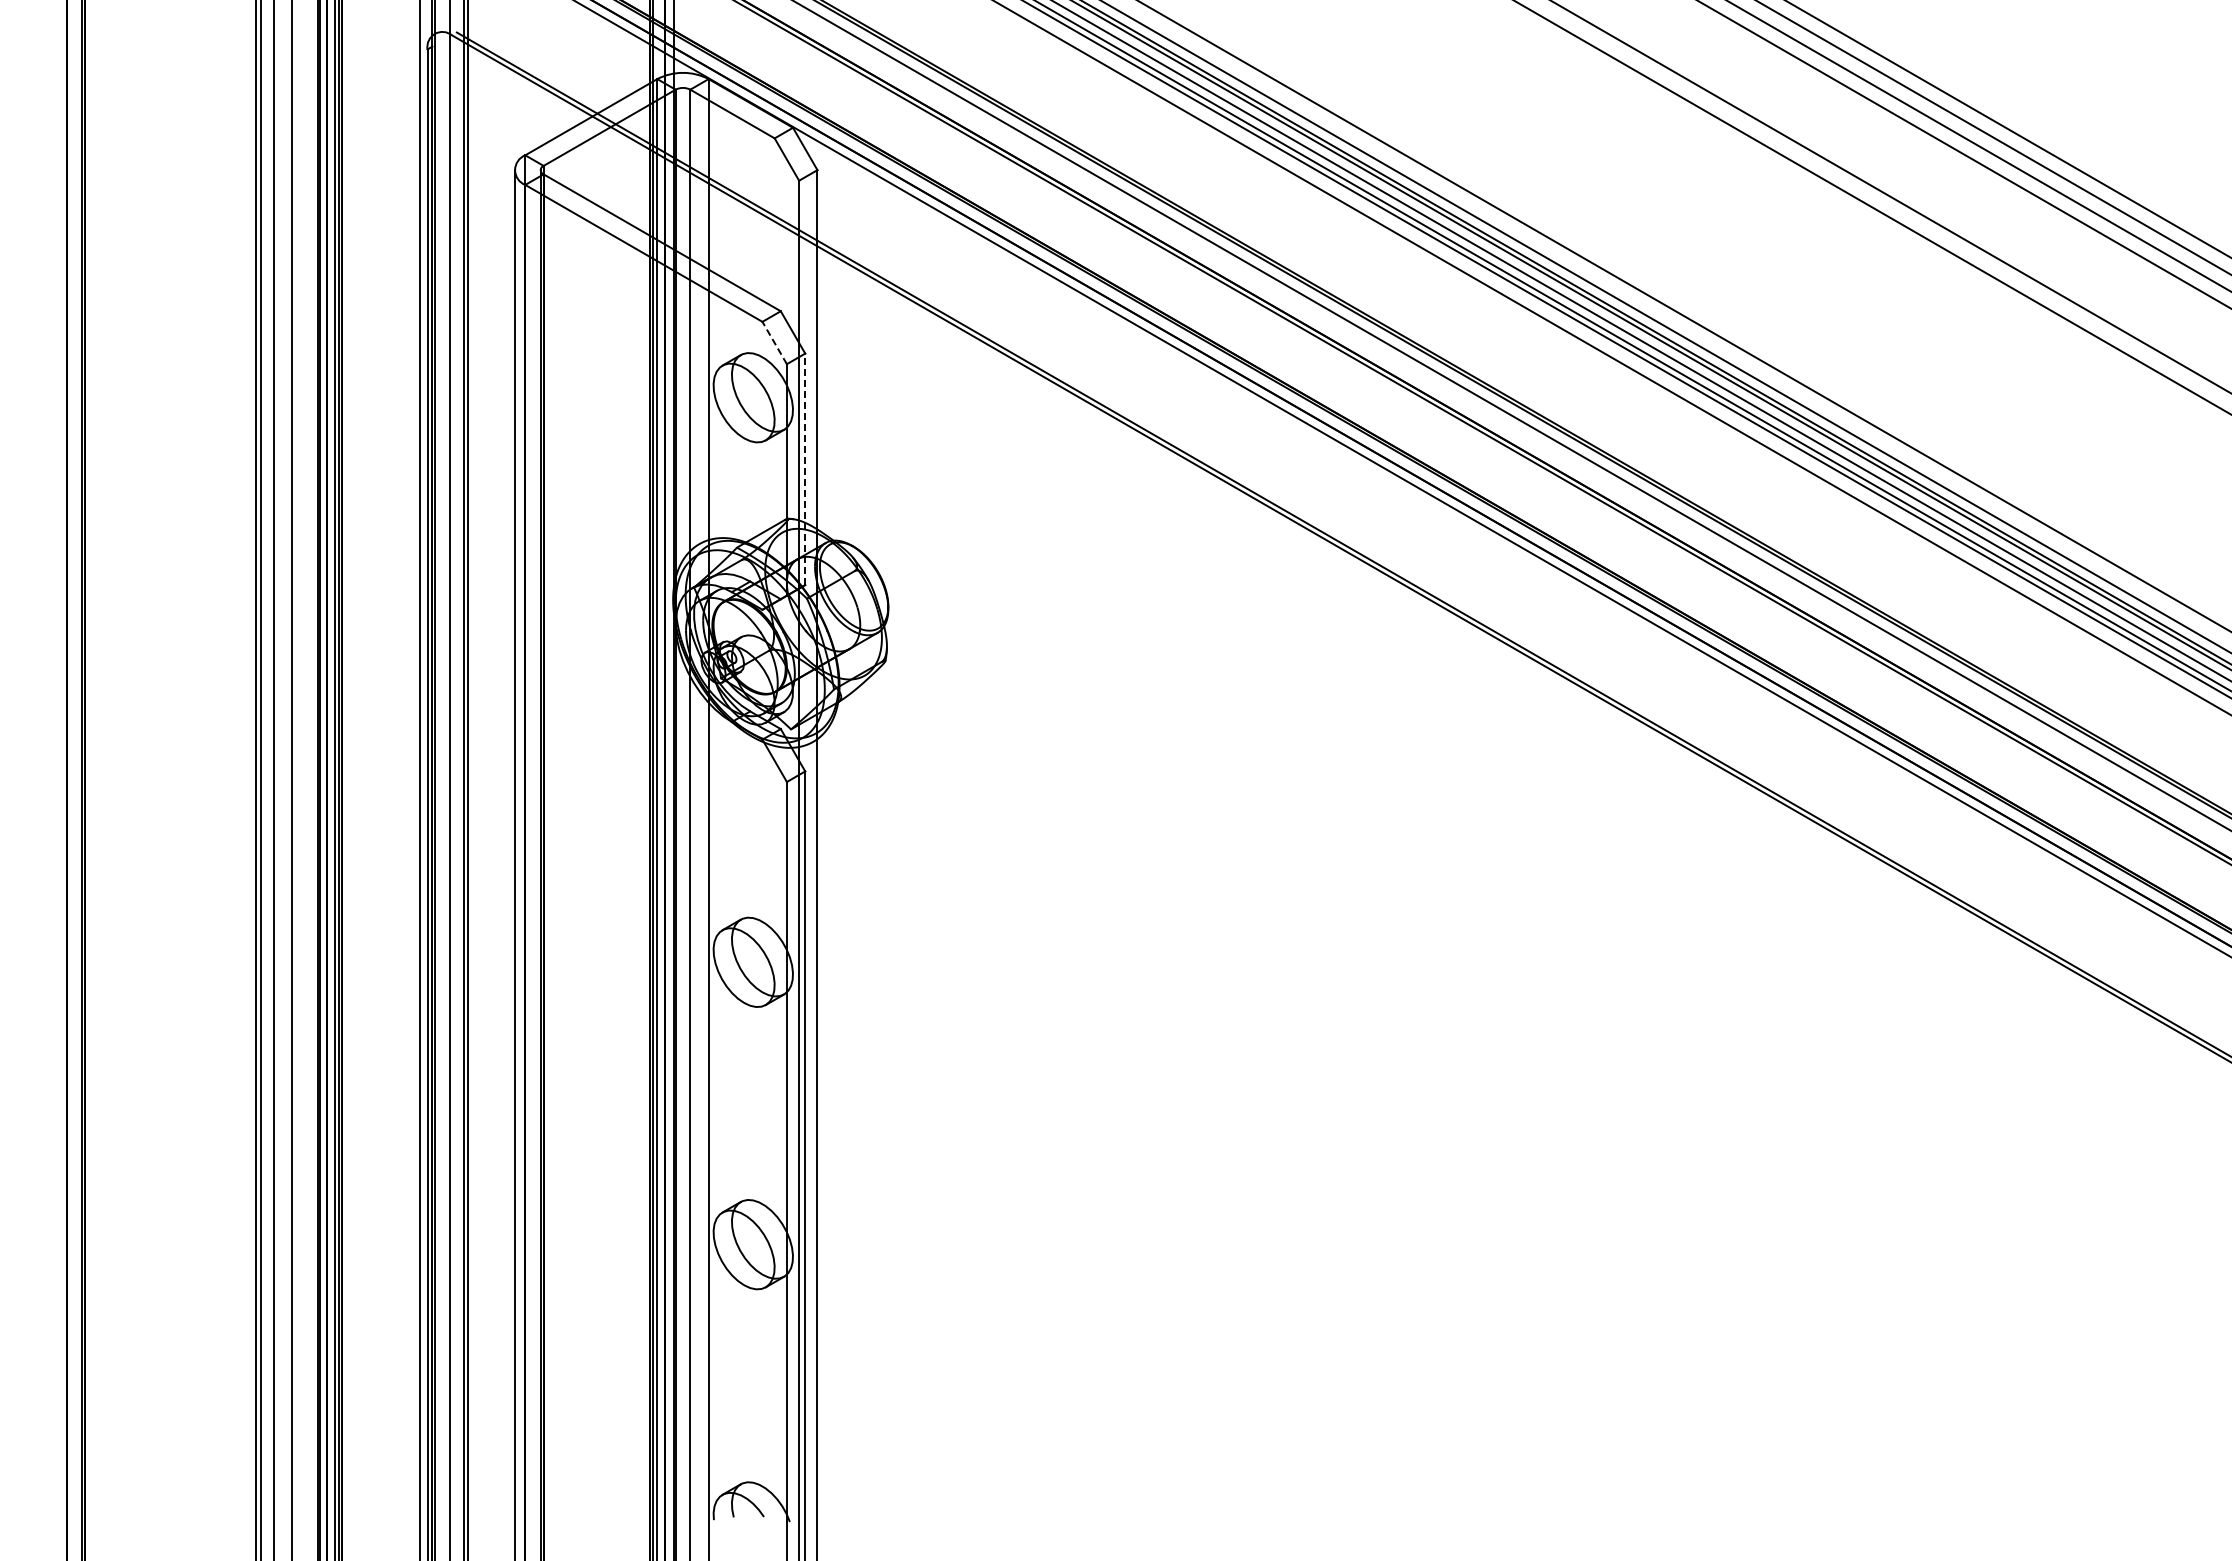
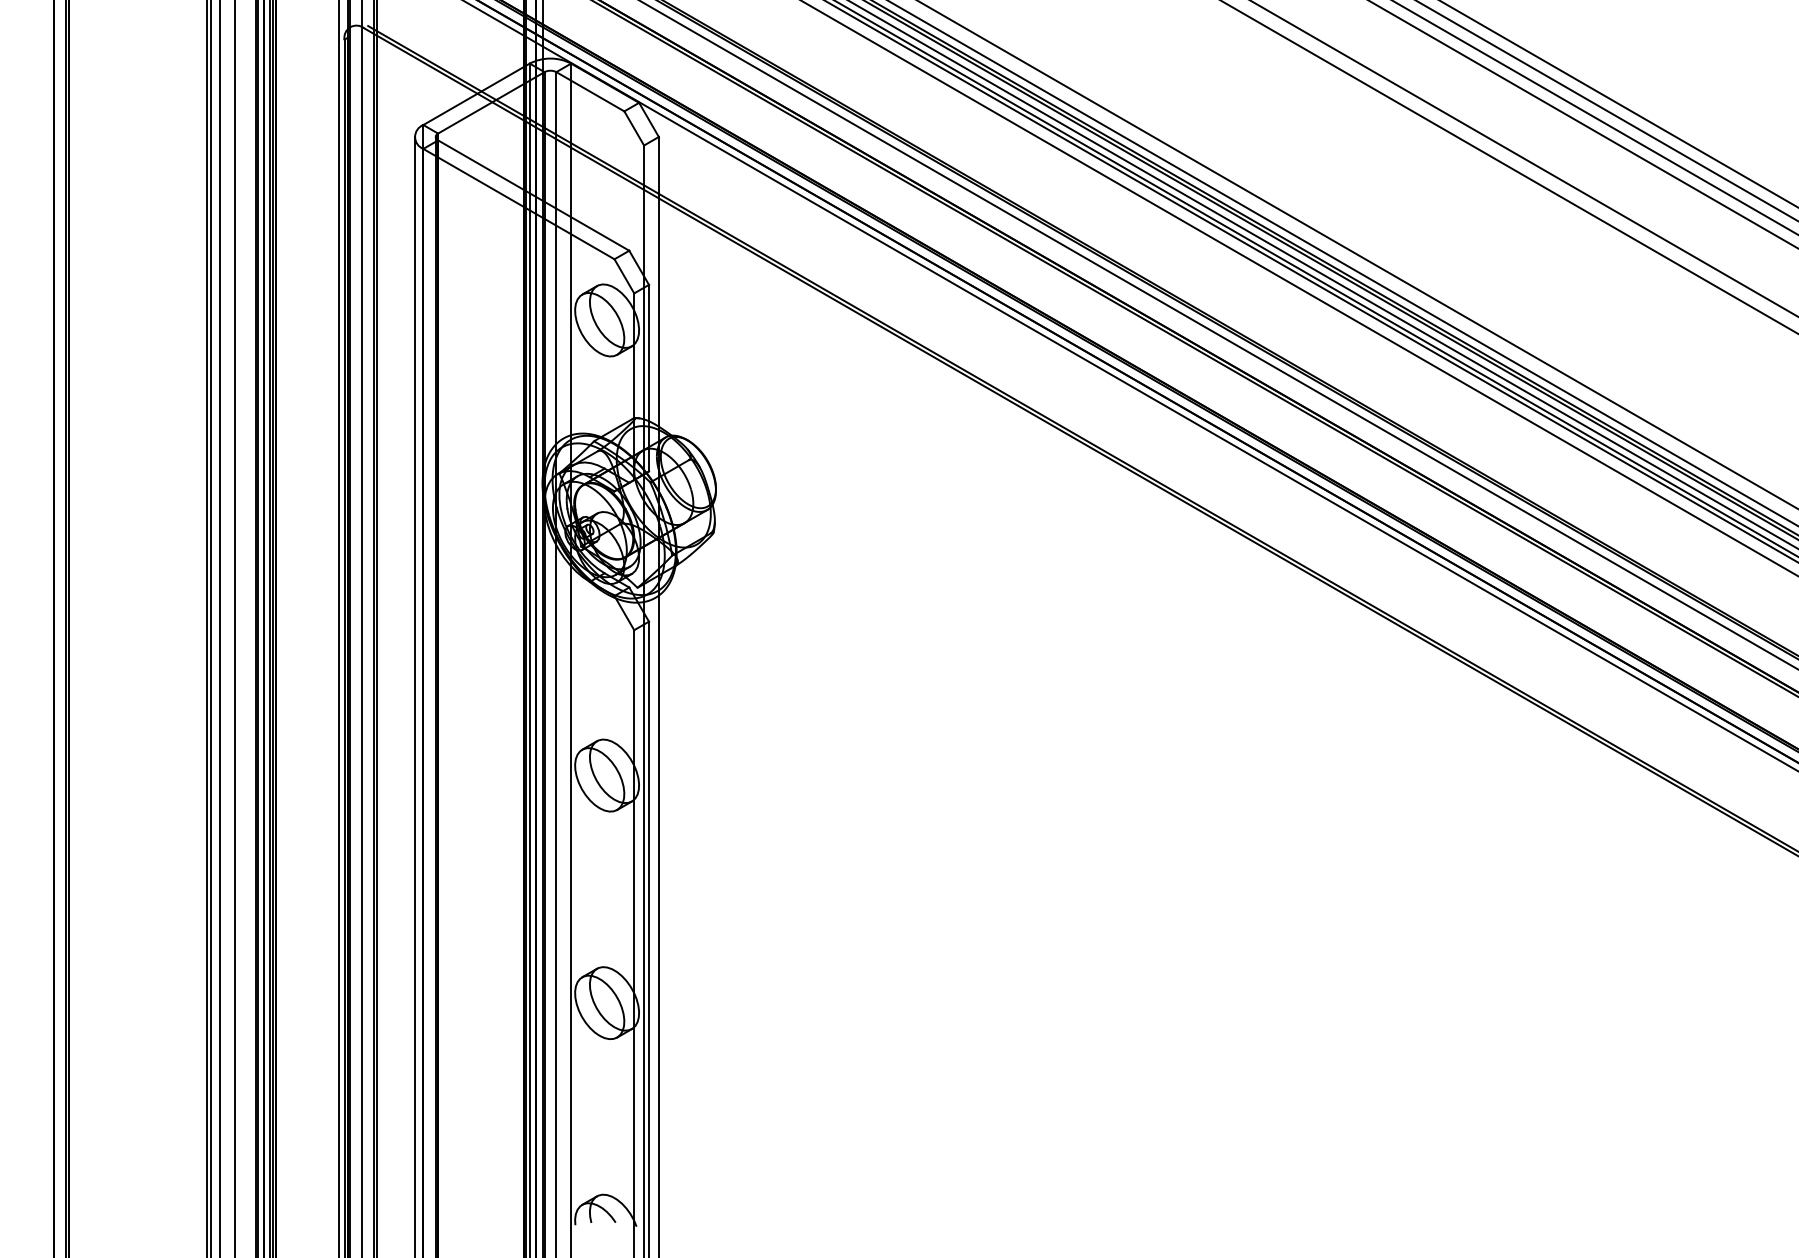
line: (774, 342) -> (624, 275), dashed -> solid
line: (805, 469) -> (649, 378), dashed -> solid

